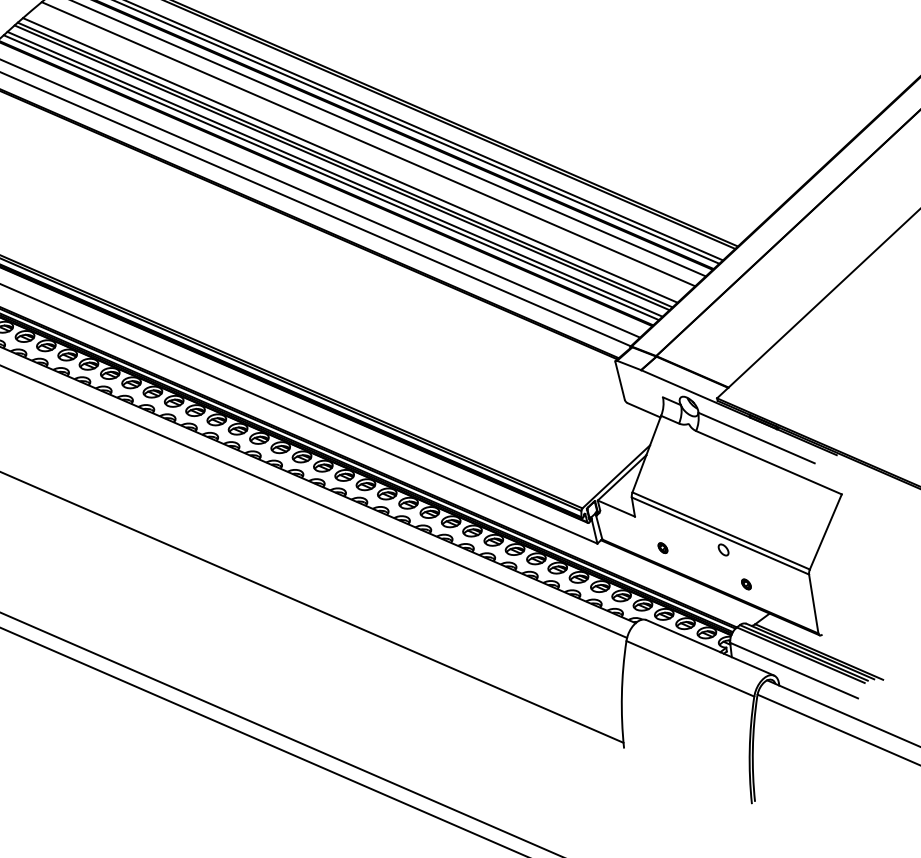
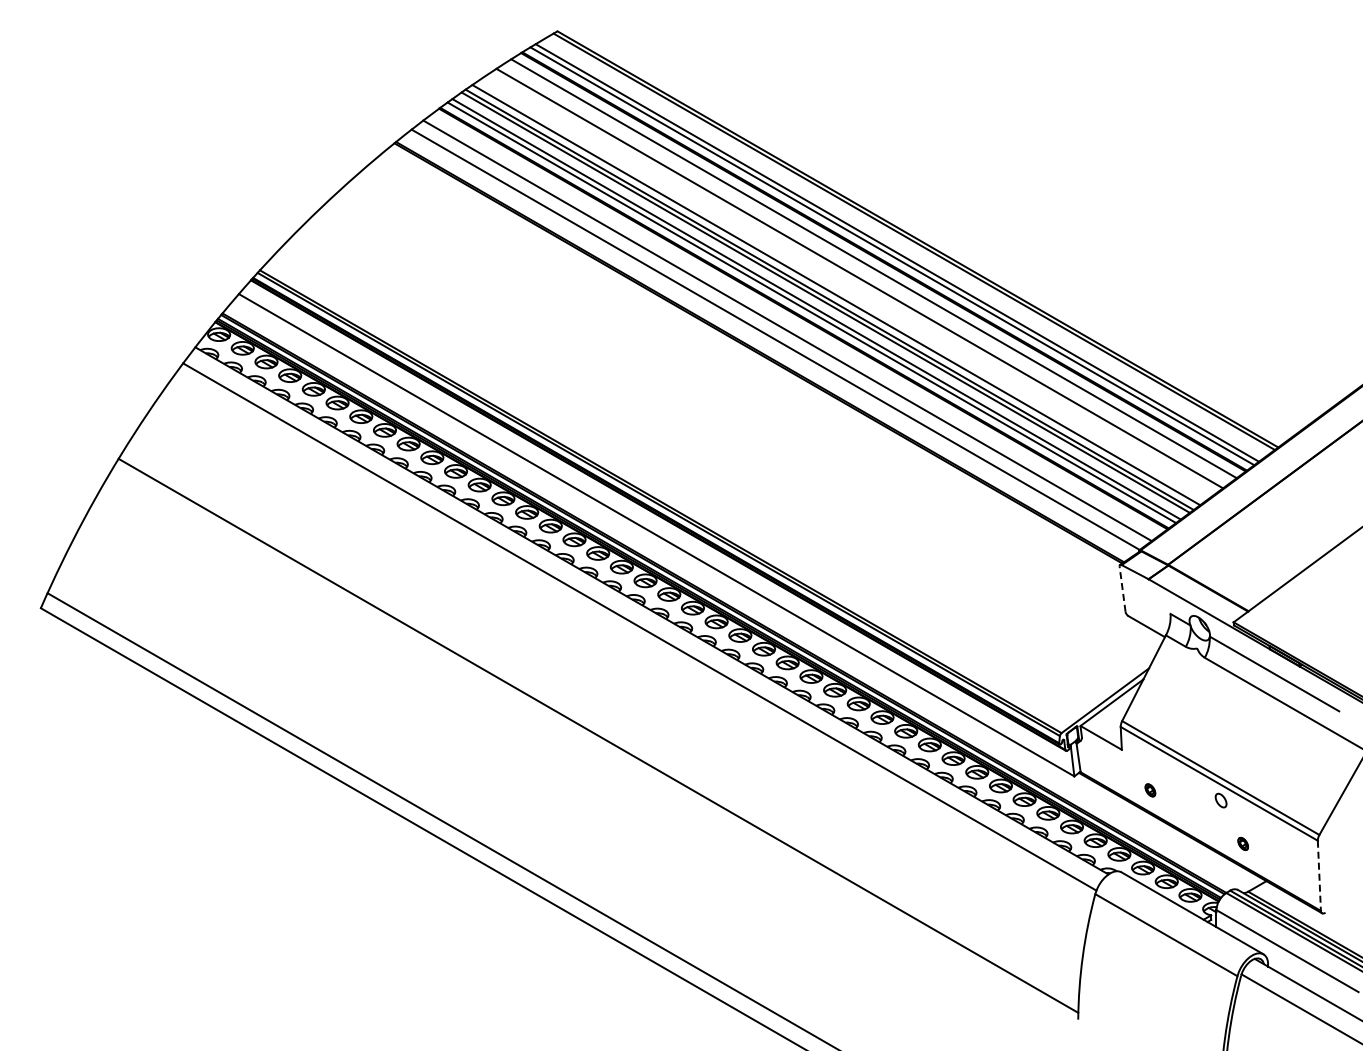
line: (620, 381) -> (1122, 589), solid -> dashed
line: (813, 604) -> (1319, 876), solid -> dashed

